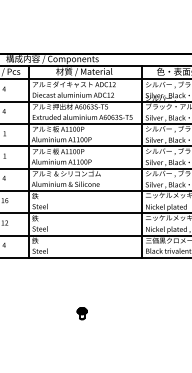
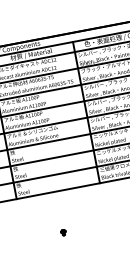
part: (81, 313) -> (63, 232), size x0.62

